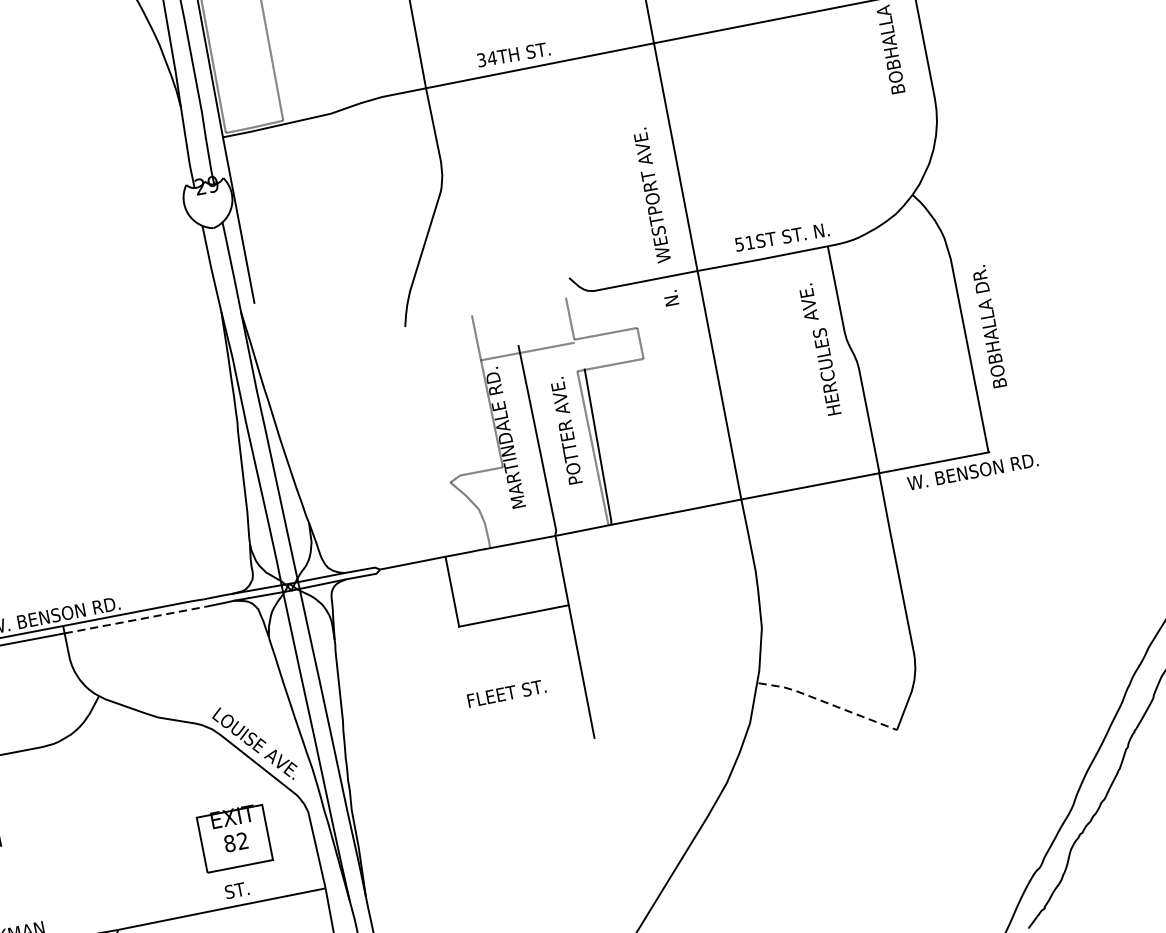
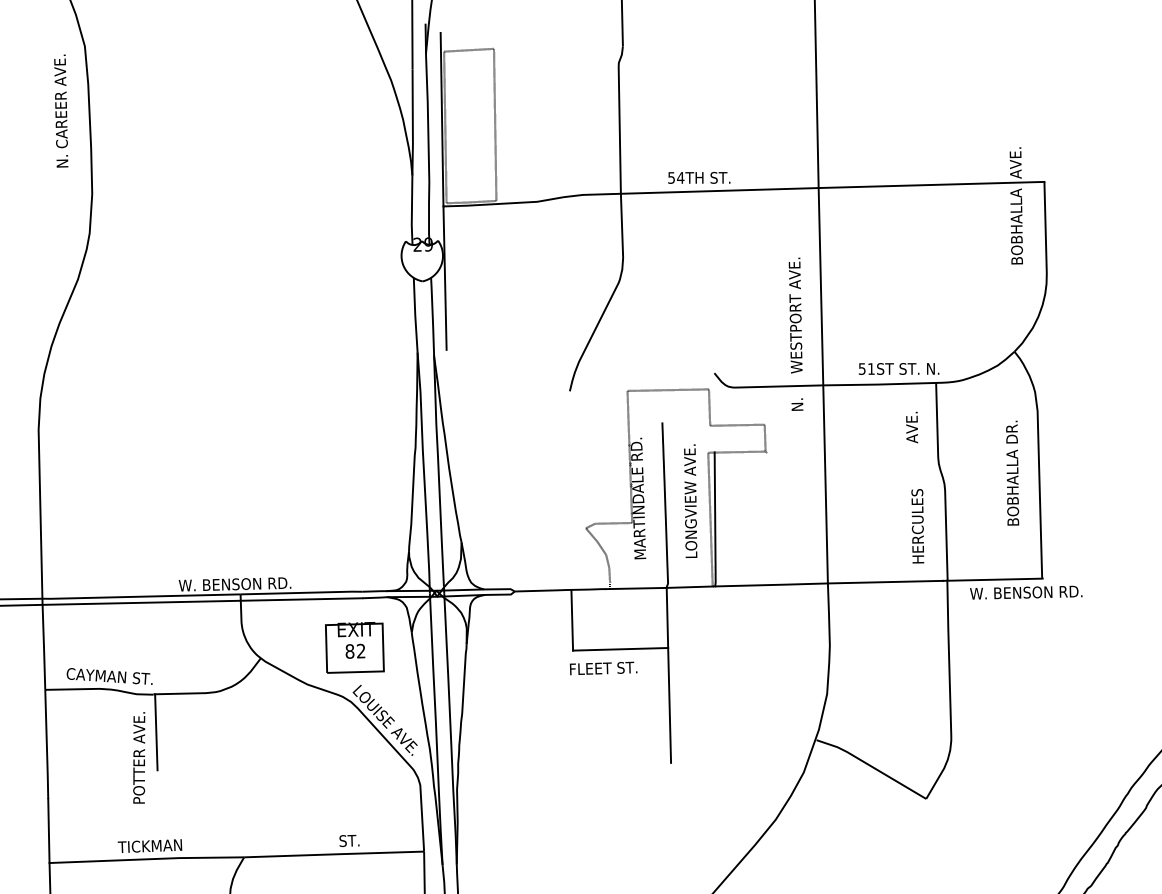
text: (481, 59) -> (671, 177), 34TH -> 54TH
text: (989, 325) -> (1012, 472), moved
line: (526, 350) -> (667, 389), moved
text: (826, 372) -> (917, 526), moved
text: (566, 431) -> (690, 501), POTTER AVE. -> LONGVIEW AVE.
line: (134, 620) -> (301, 599), dashed -> solid
text: (506, 693) -> (603, 668), moved
line: (827, 703) -> (871, 766), dashed -> solid
part: (234, 838) -> (354, 647), moved

